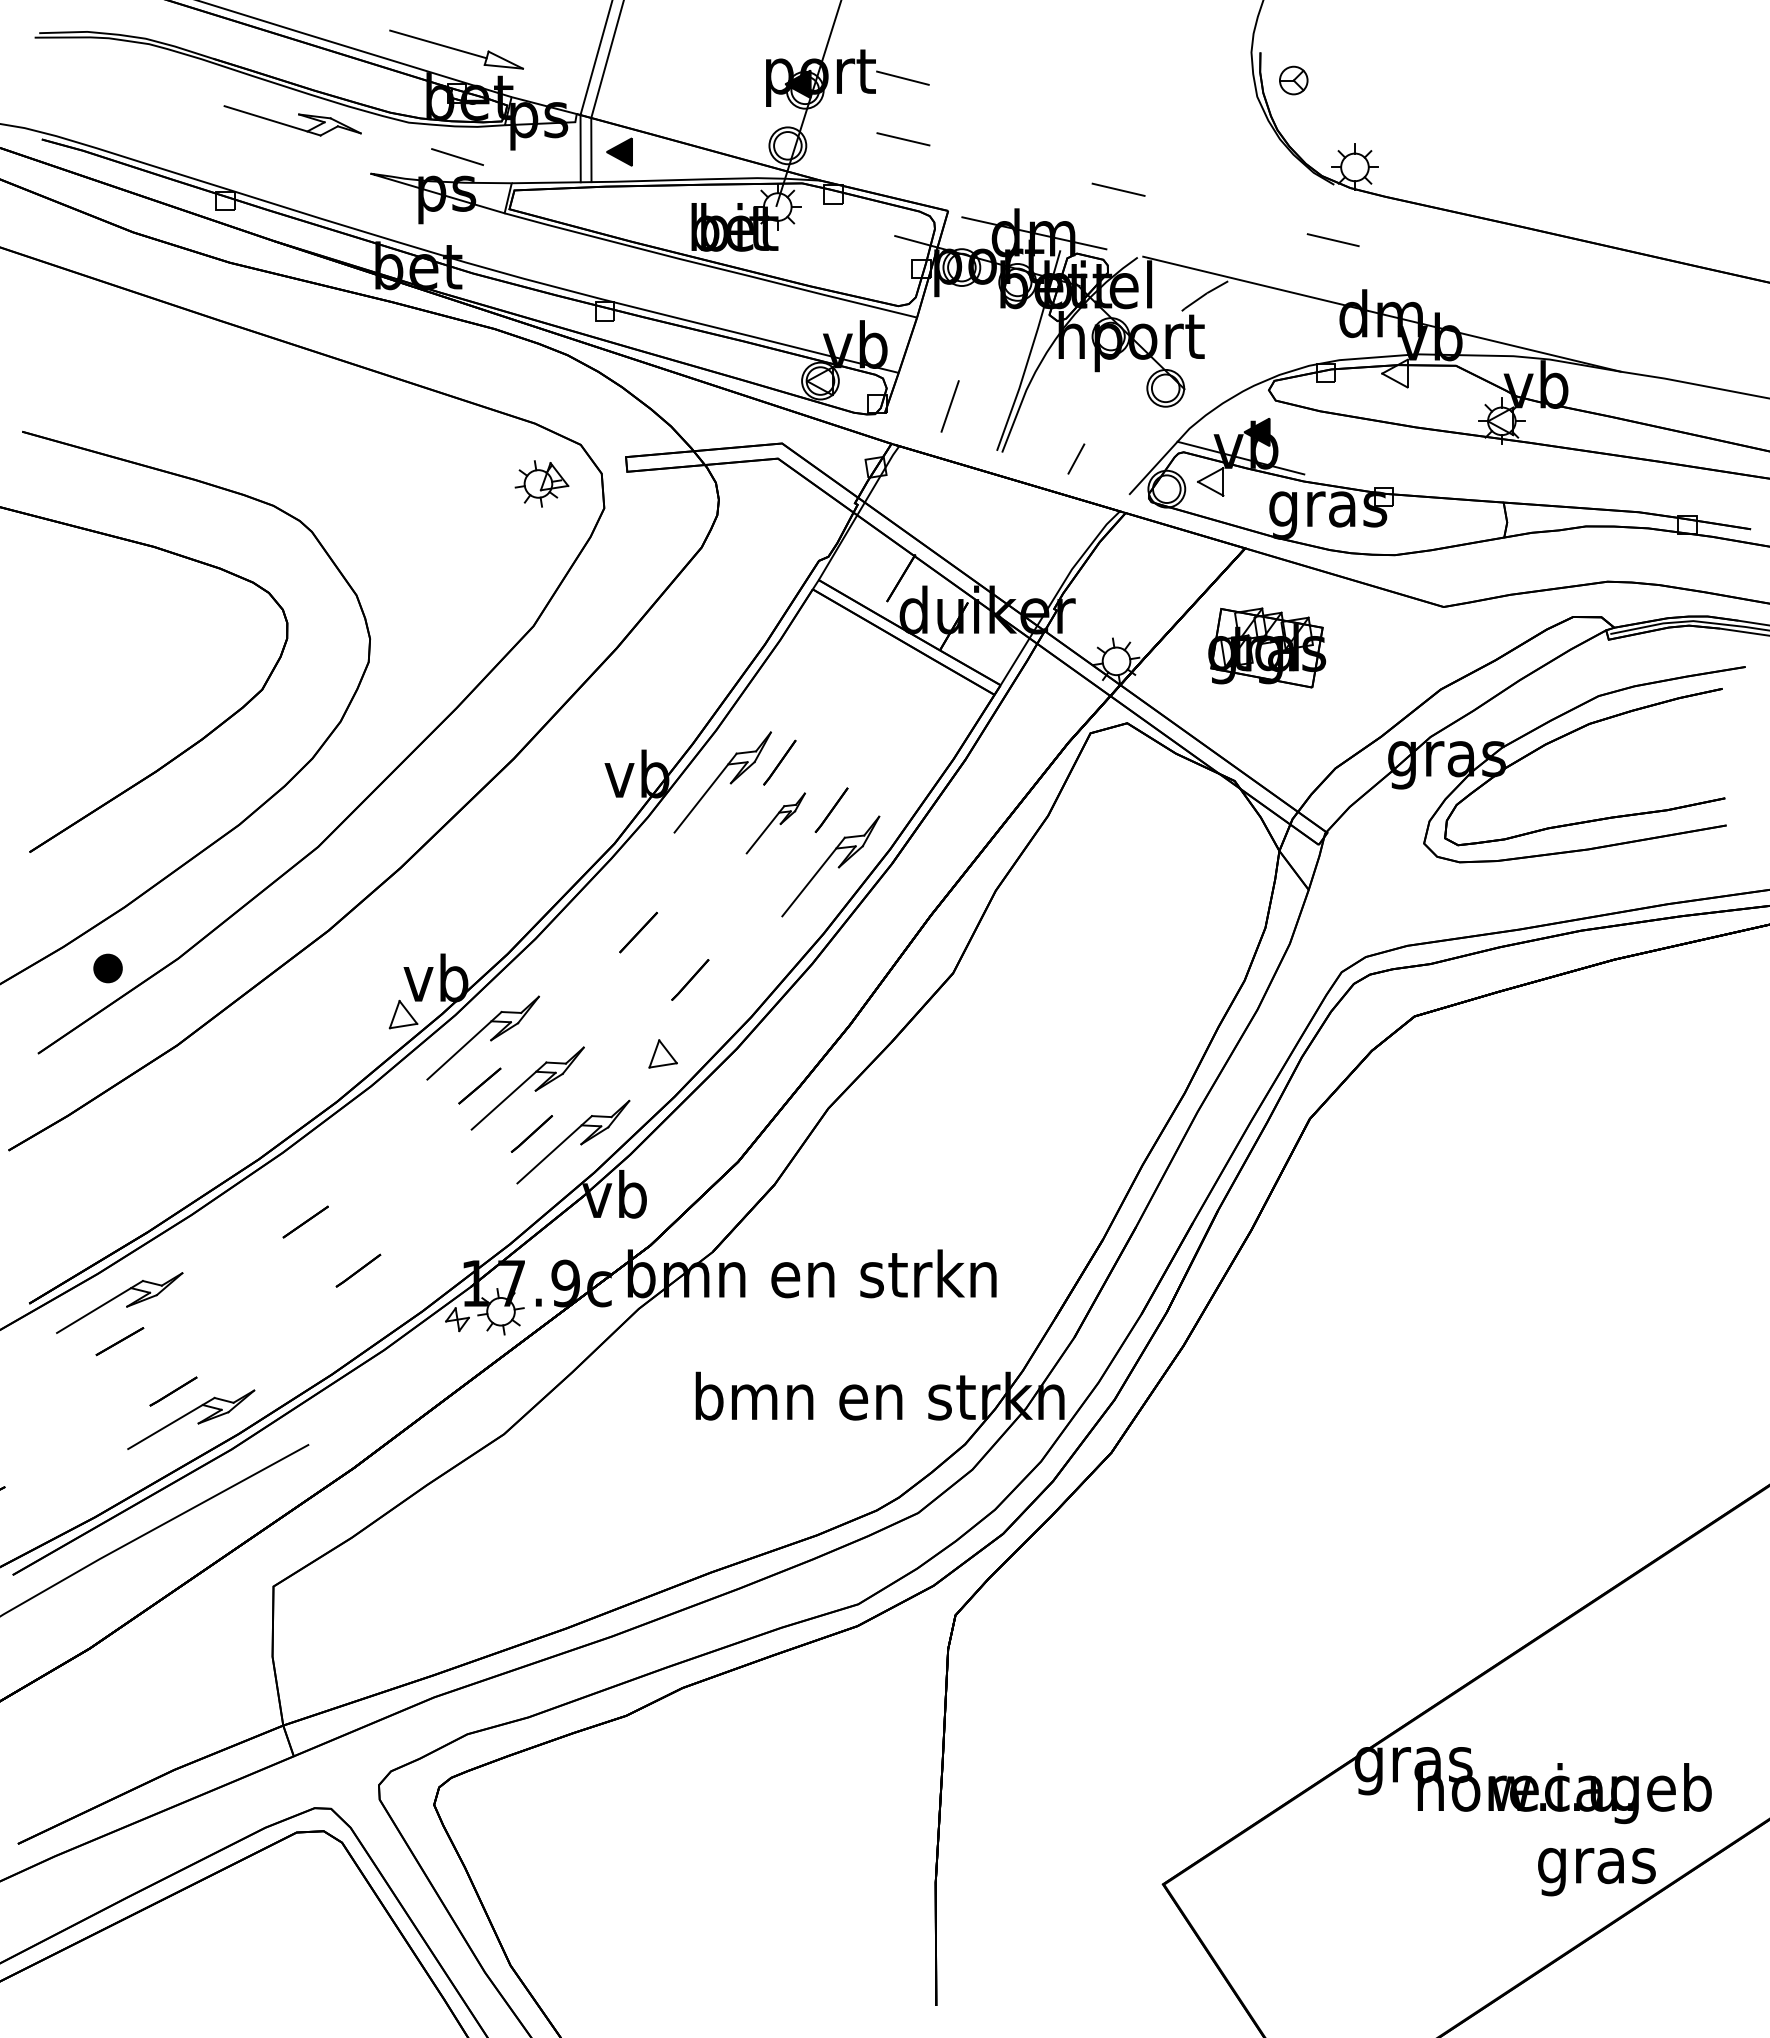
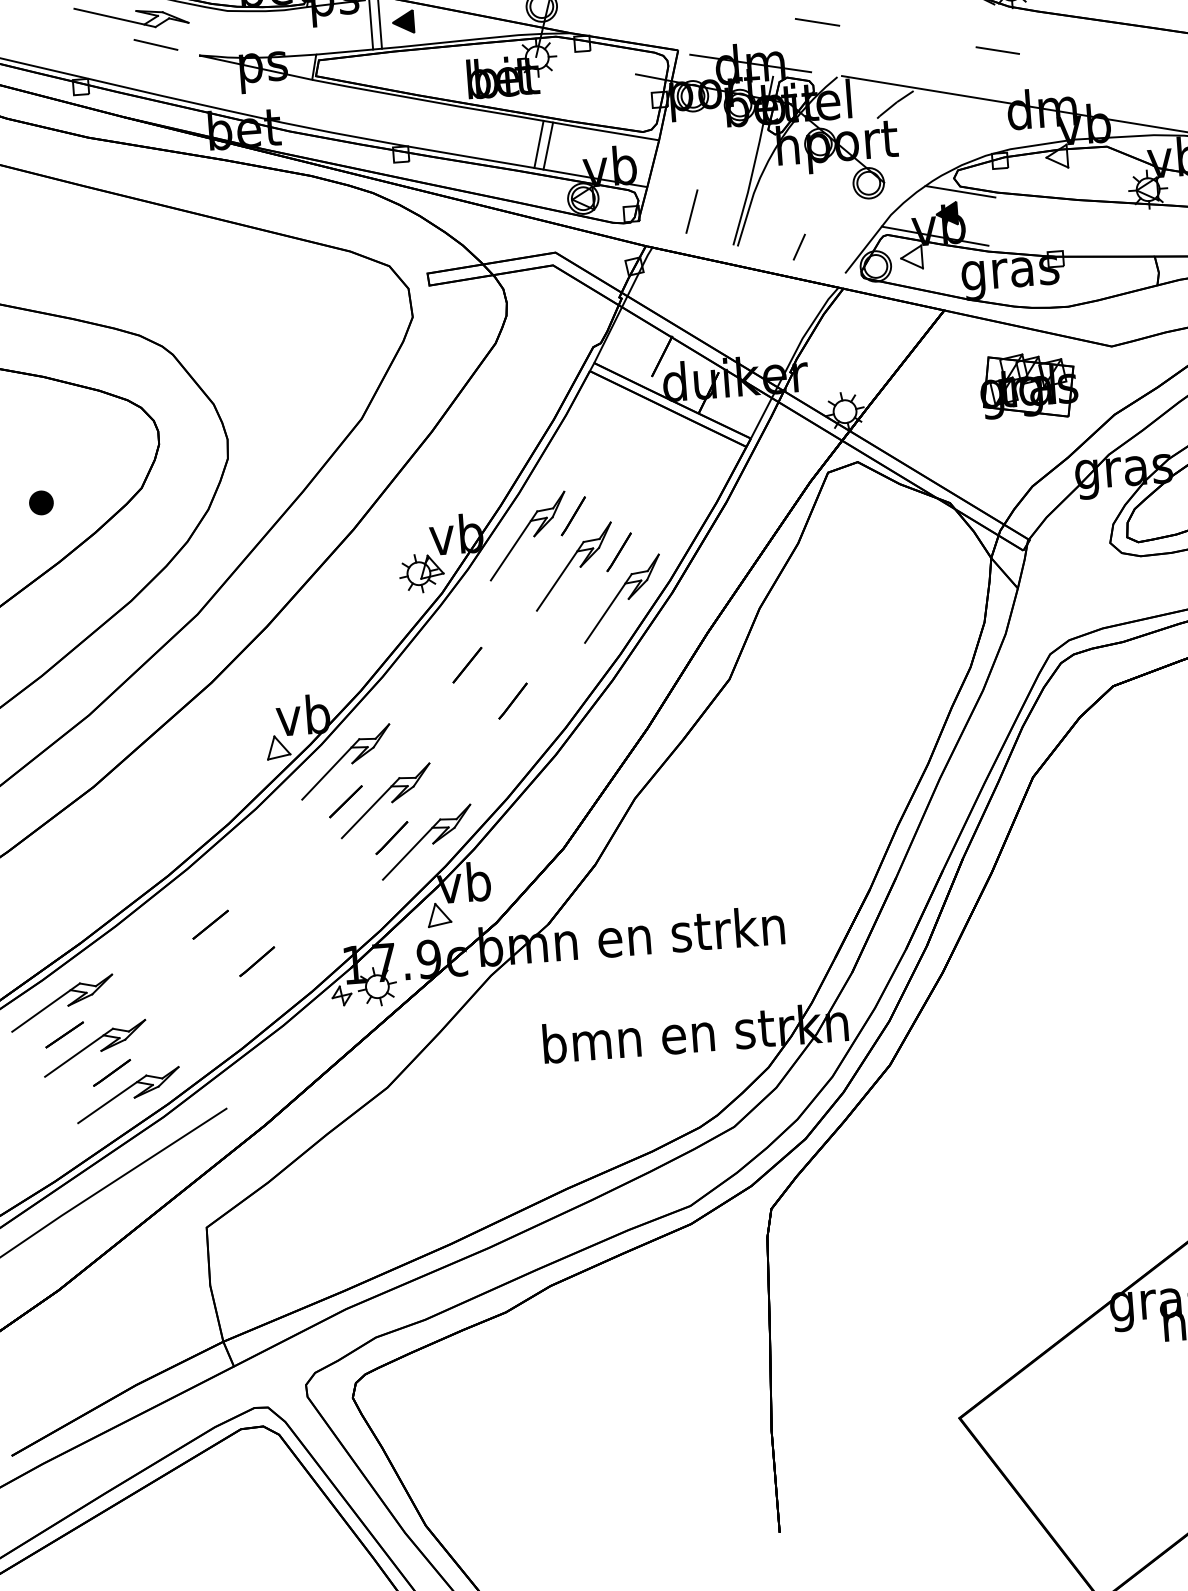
line: (457, 156) -> (155, 44), moved
line: (771, 311) -> (538, 144), added
line: (782, 314) -> (547, 146), added
line: (1275, 406) -> (960, 191), added
part: (541, 483) -> (421, 573), moved
part: (1267, 647) -> (1029, 386), moved
part: (775, 823) -> (573, 566), size x1.67
part: (107, 968) -> (40, 502), moved
part: (662, 1053) -> (438, 914), moved
part: (155, 1360) -> (95, 1048), added

